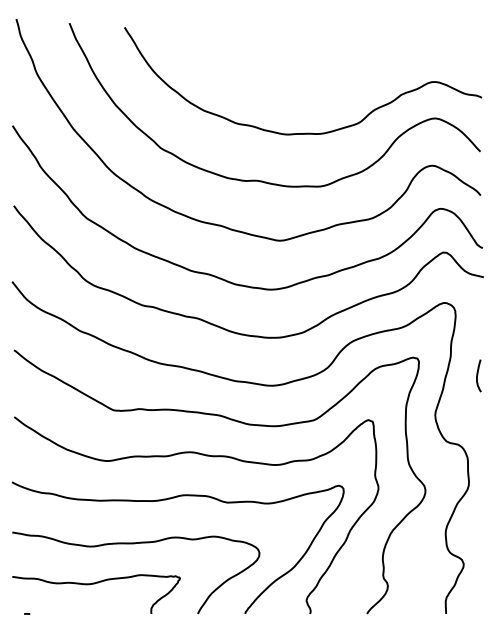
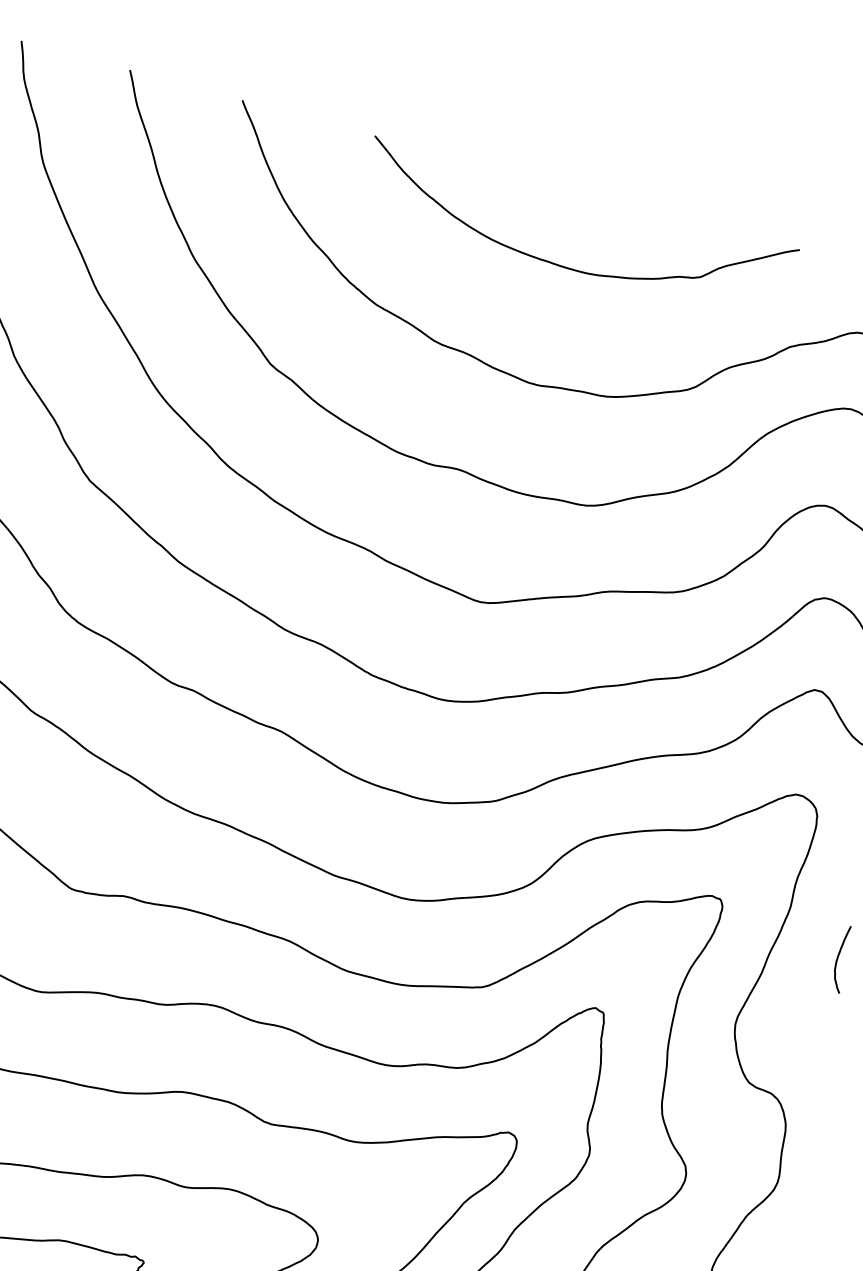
curve: (293, 76) -> (573, 267), added

